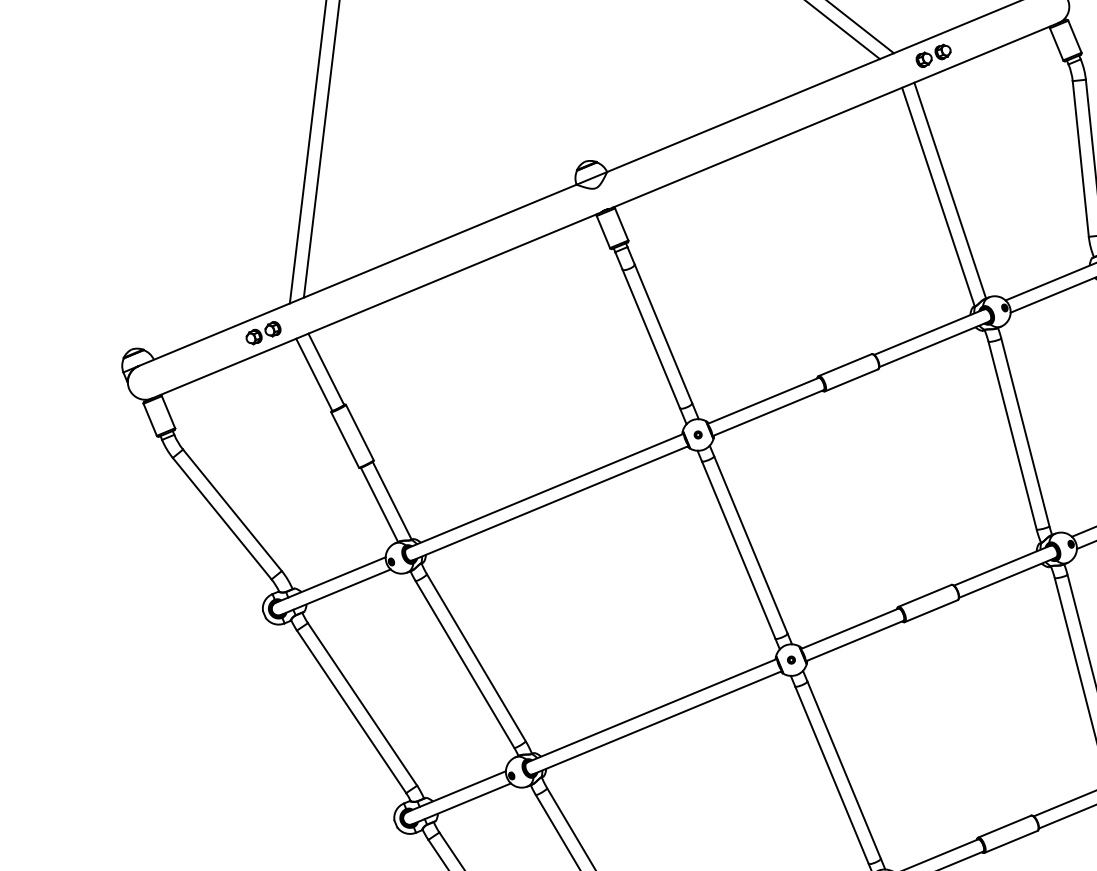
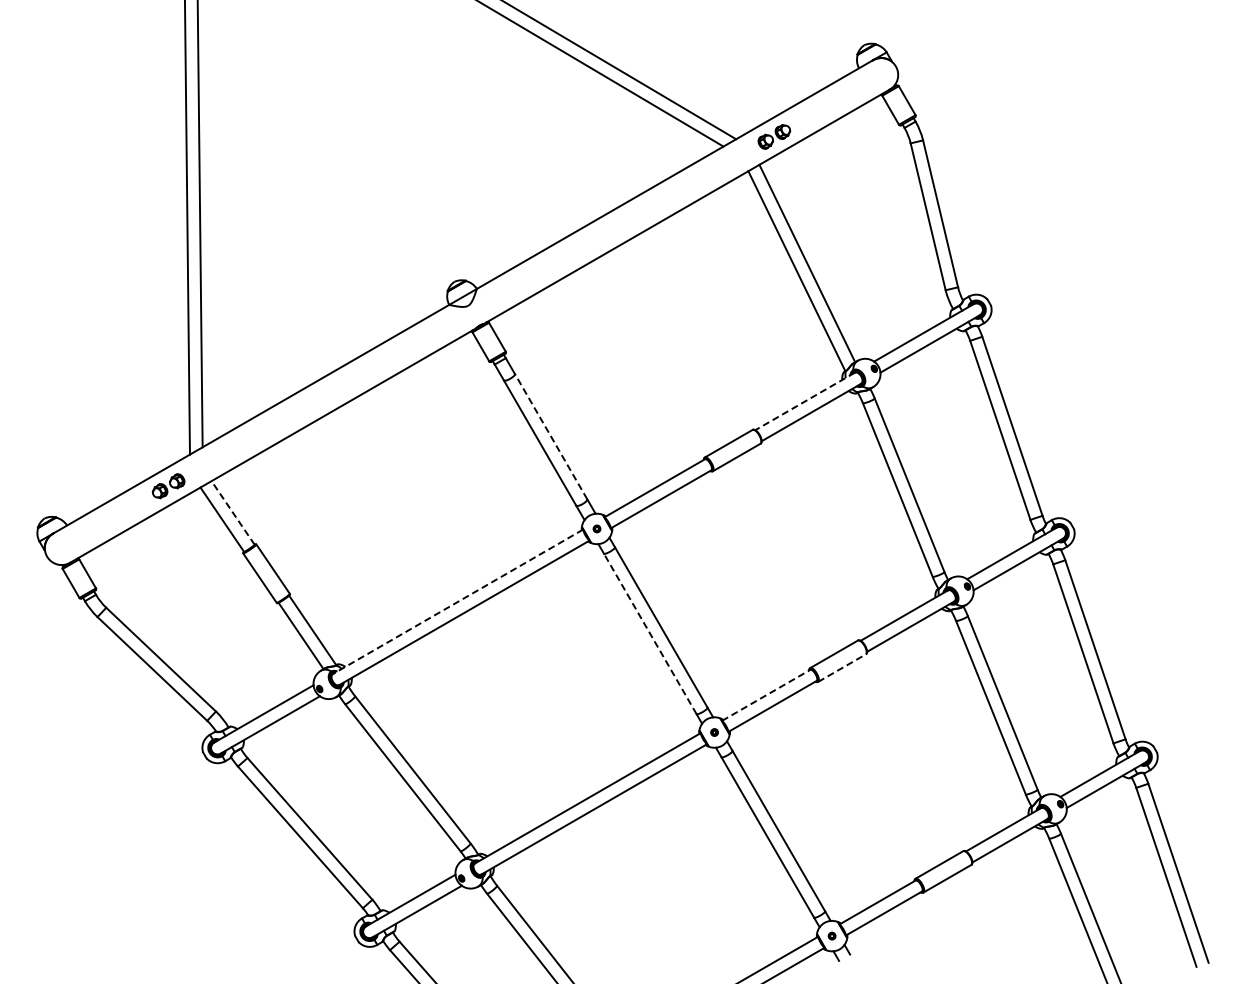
line: (928, 332) -> (804, 401), solid -> dashed
line: (662, 333) -> (550, 436), solid -> dashed
line: (325, 368) -> (232, 512), solid -> dashed
line: (544, 490) -> (457, 601), solid -> dashed
line: (738, 549) -> (650, 633), solid -> dashed
line: (931, 611) -> (842, 668), solid -> dashed
line: (849, 629) -> (766, 695), solid -> dashed

